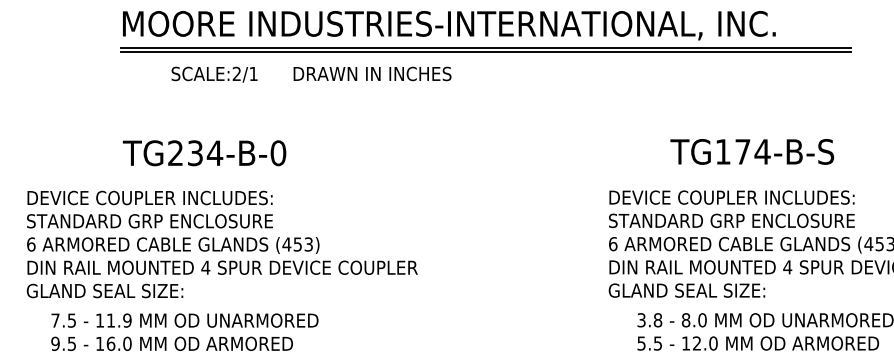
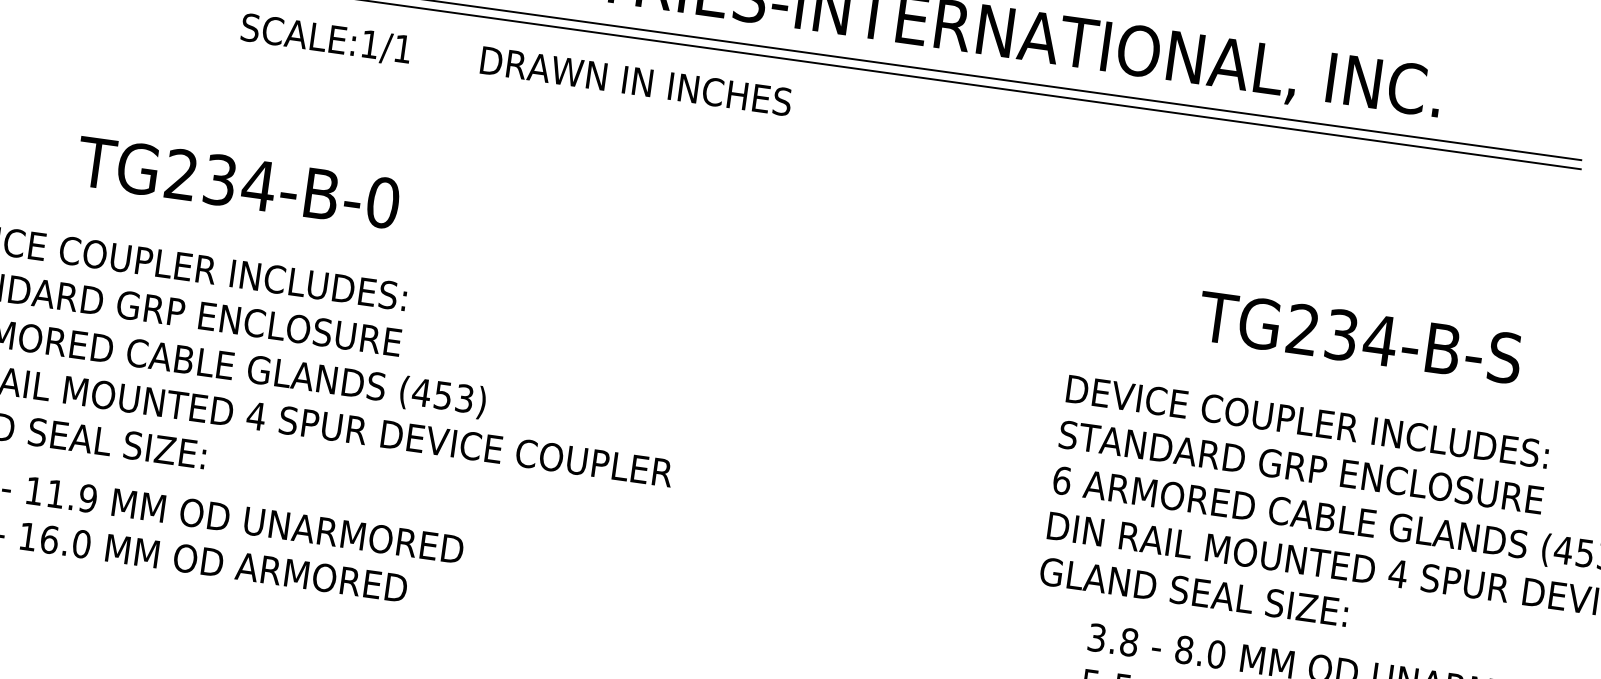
text: (236, 73) -> (369, 43), SCALE:2/1 -> SCALE:1/1
text: (732, 151) -> (1321, 331), TG174-B-S -> TG234-B-S
text: (204, 153) -> (238, 183), moved

